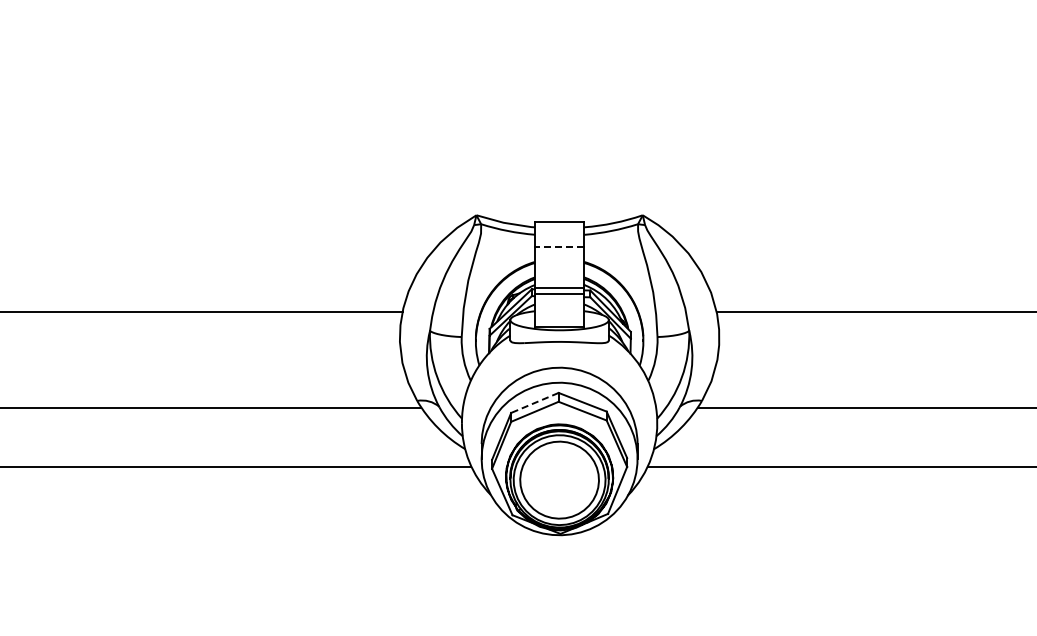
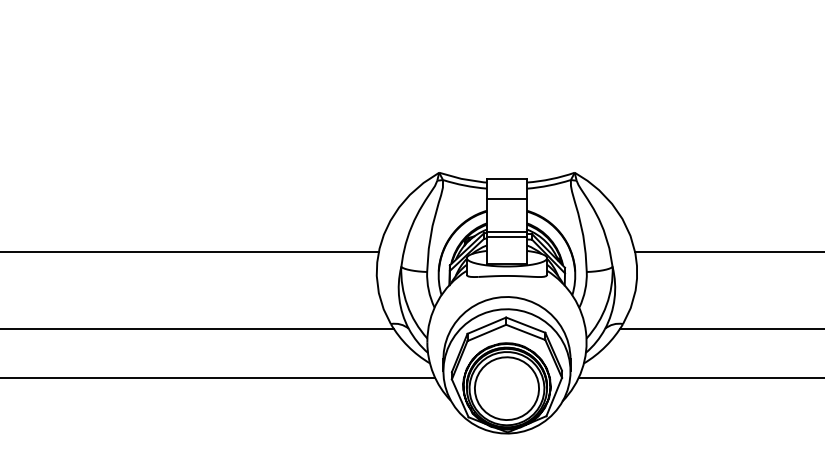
line: (559, 247) -> (506, 199), dashed -> solid
line: (534, 402) -> (486, 325), dashed -> solid

